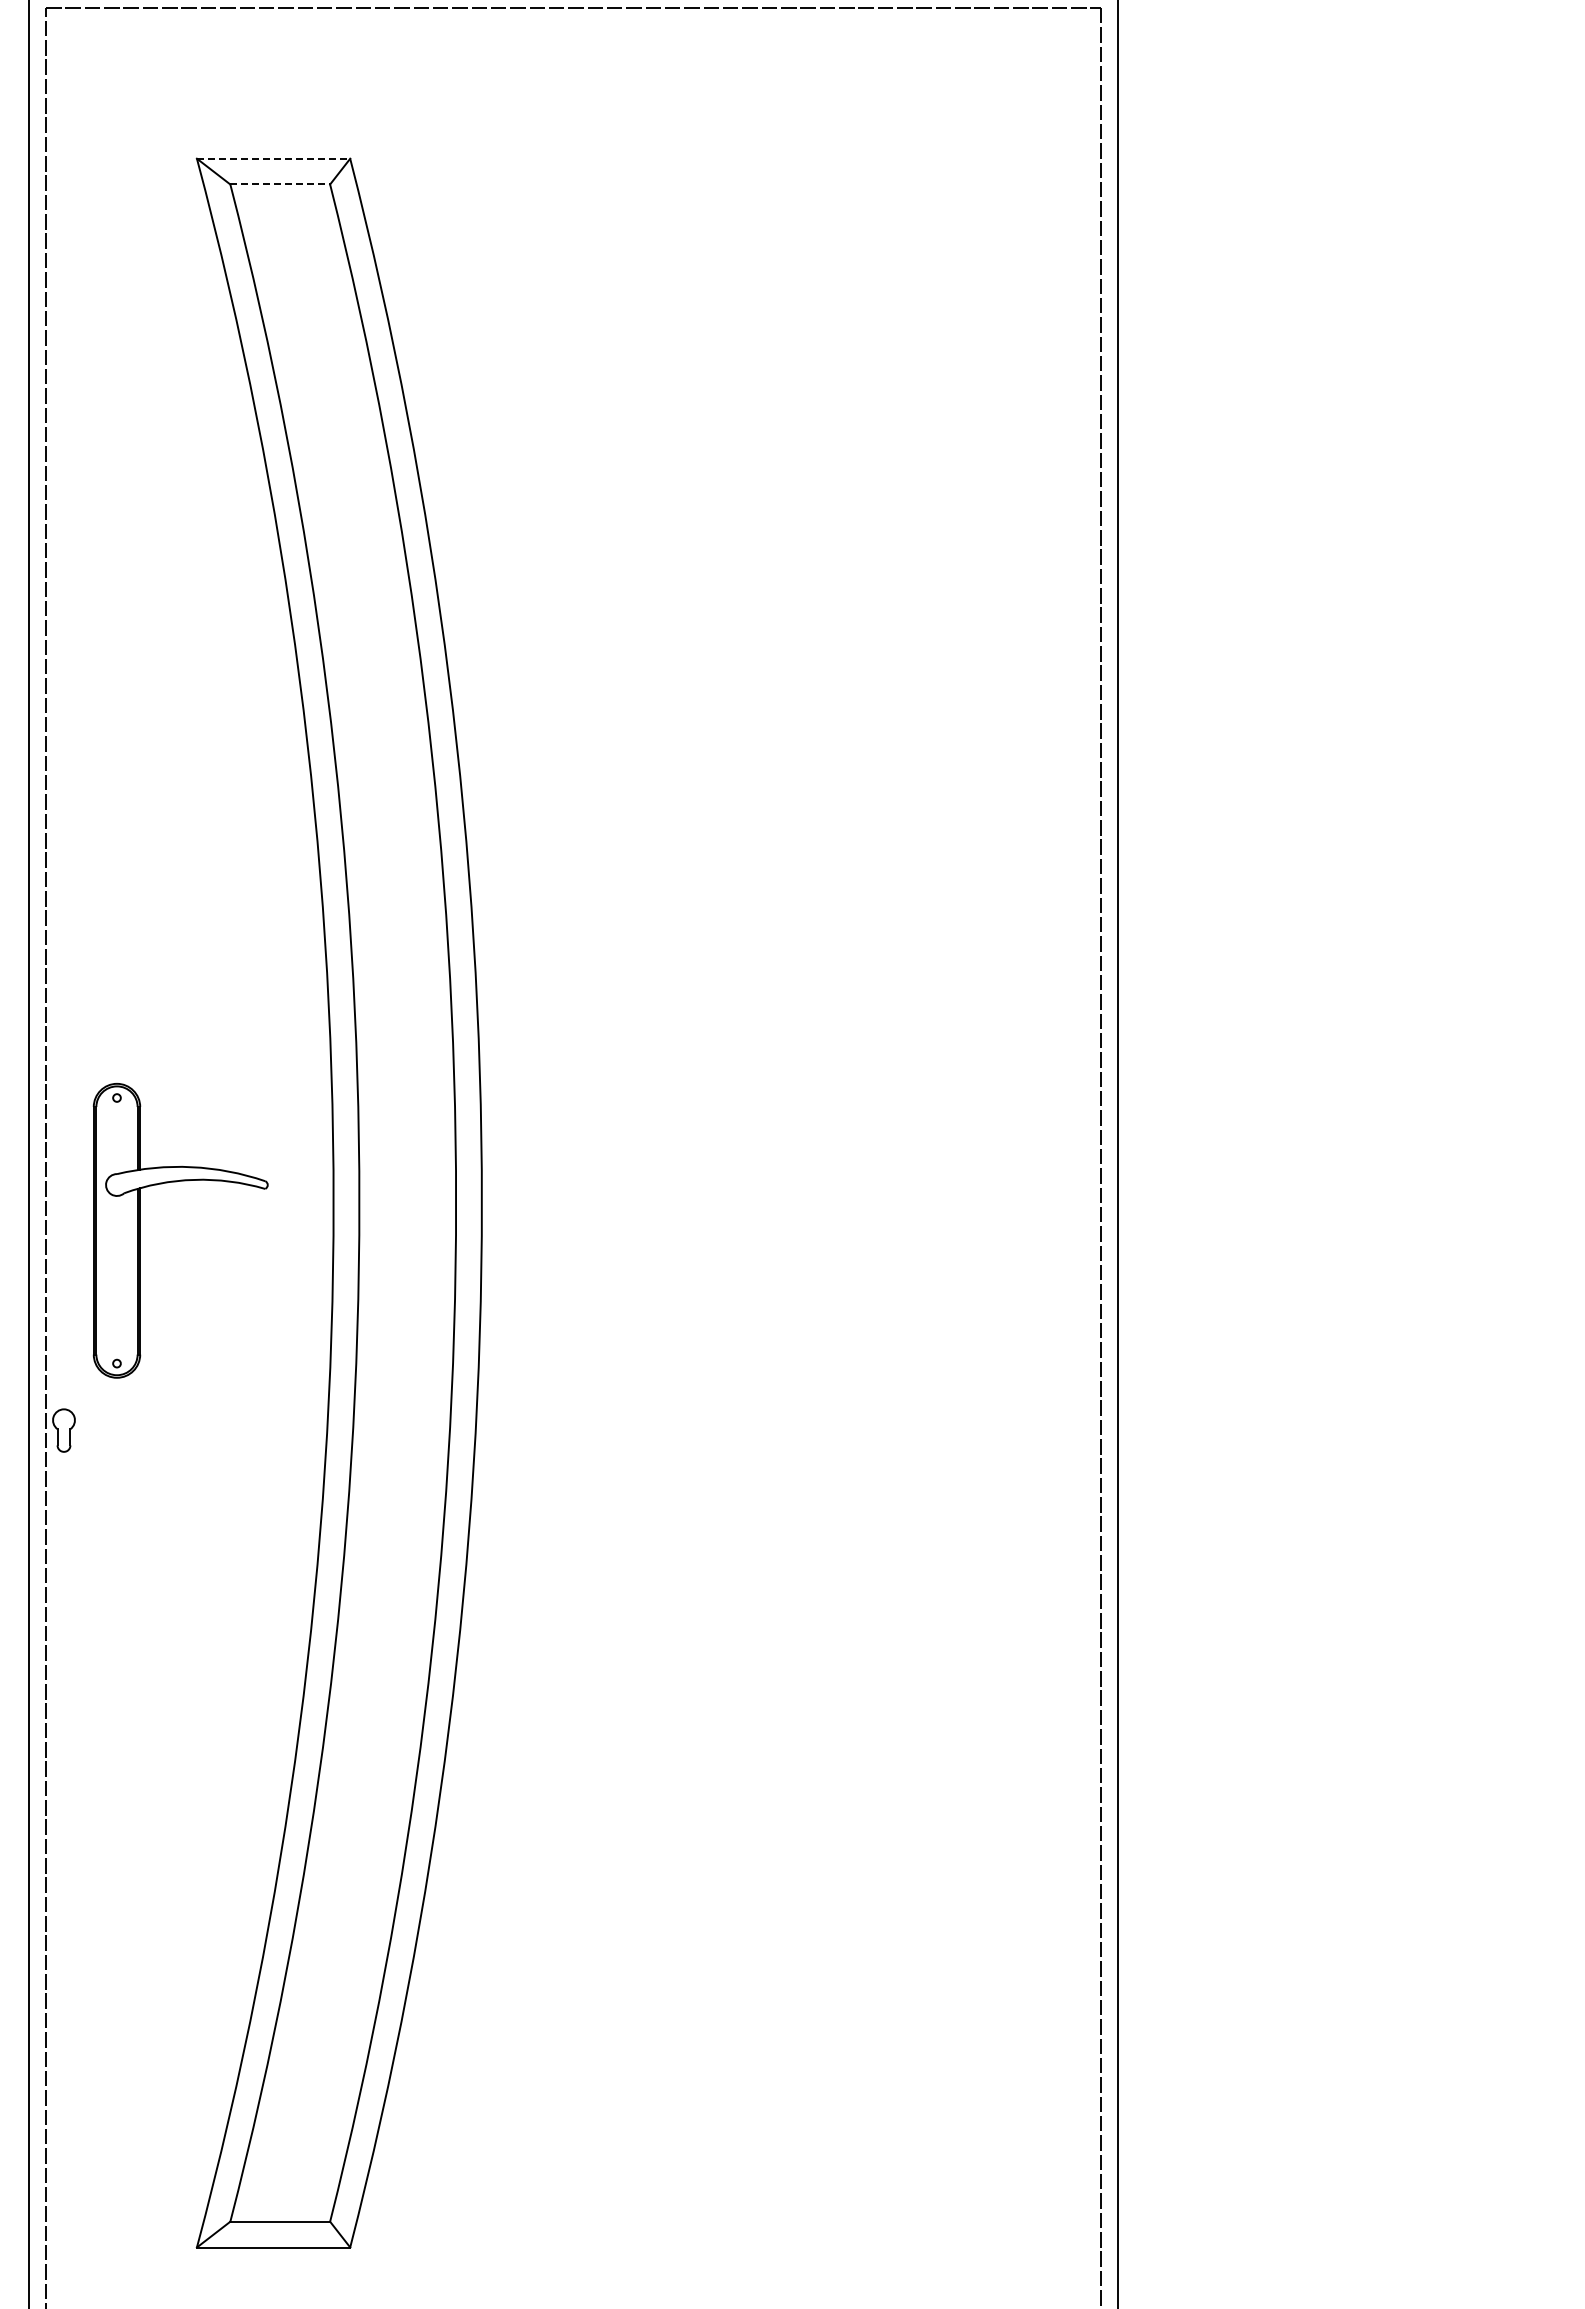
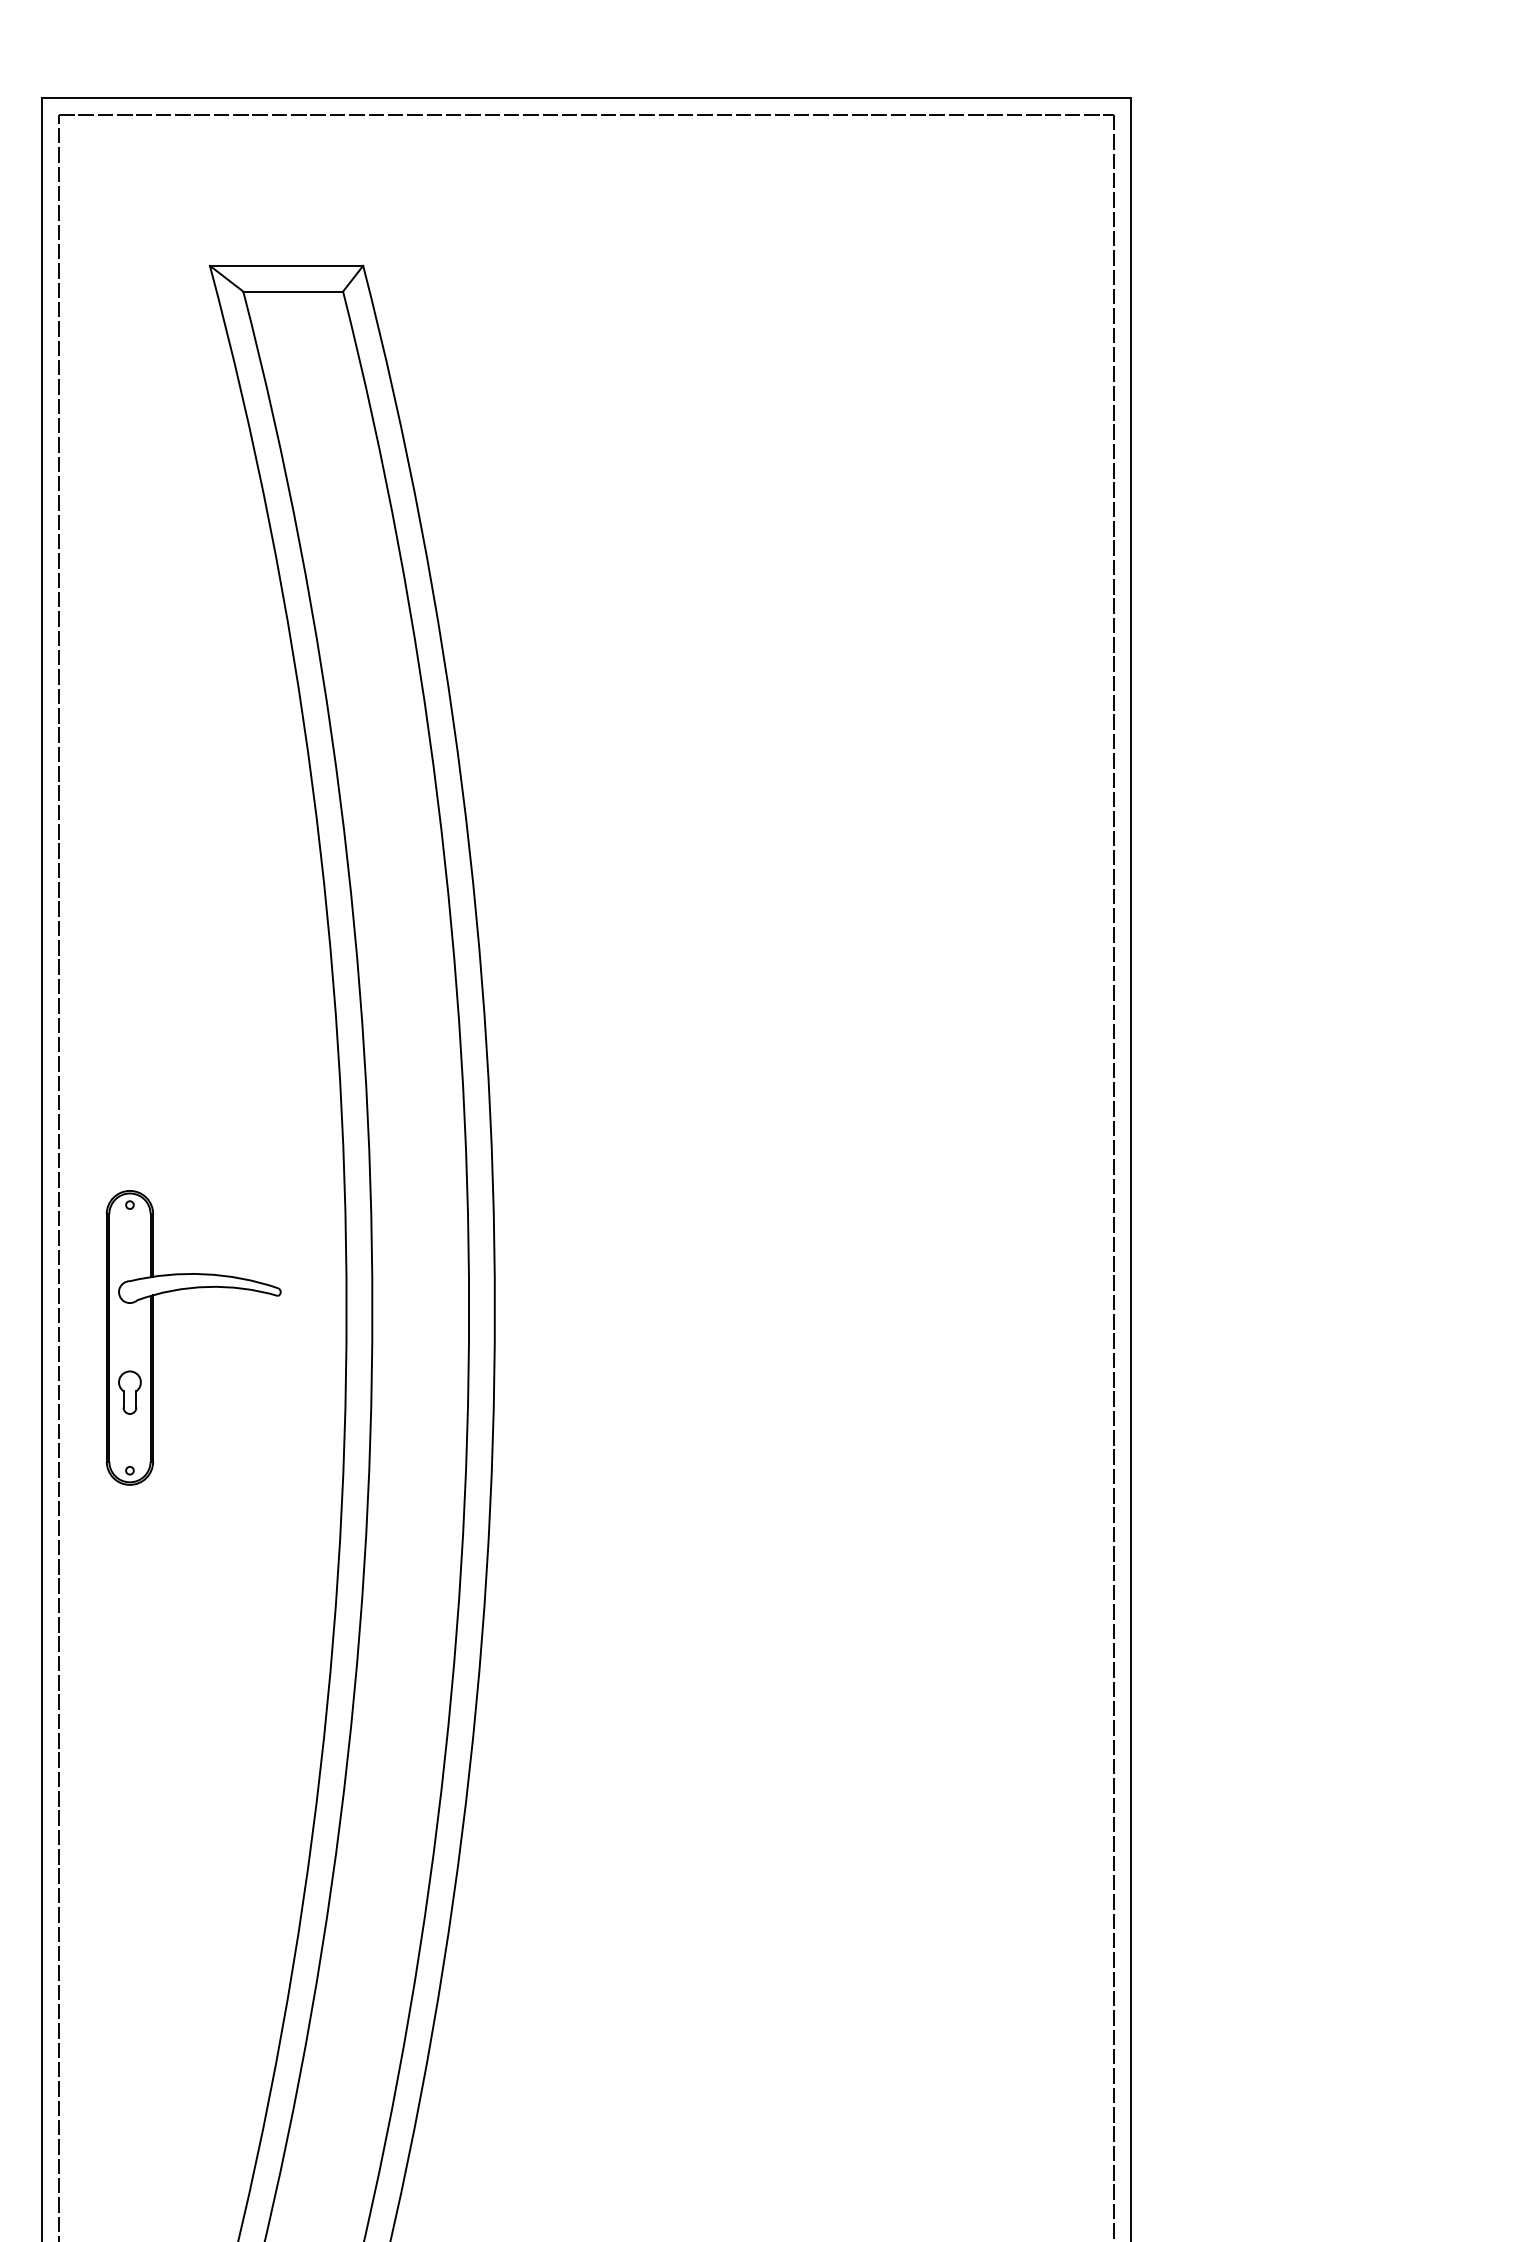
line: (273, 158) -> (286, 265), dashed -> solid
line: (280, 184) -> (293, 291), dashed -> solid
part: (63, 1430) -> (129, 1392), moved

